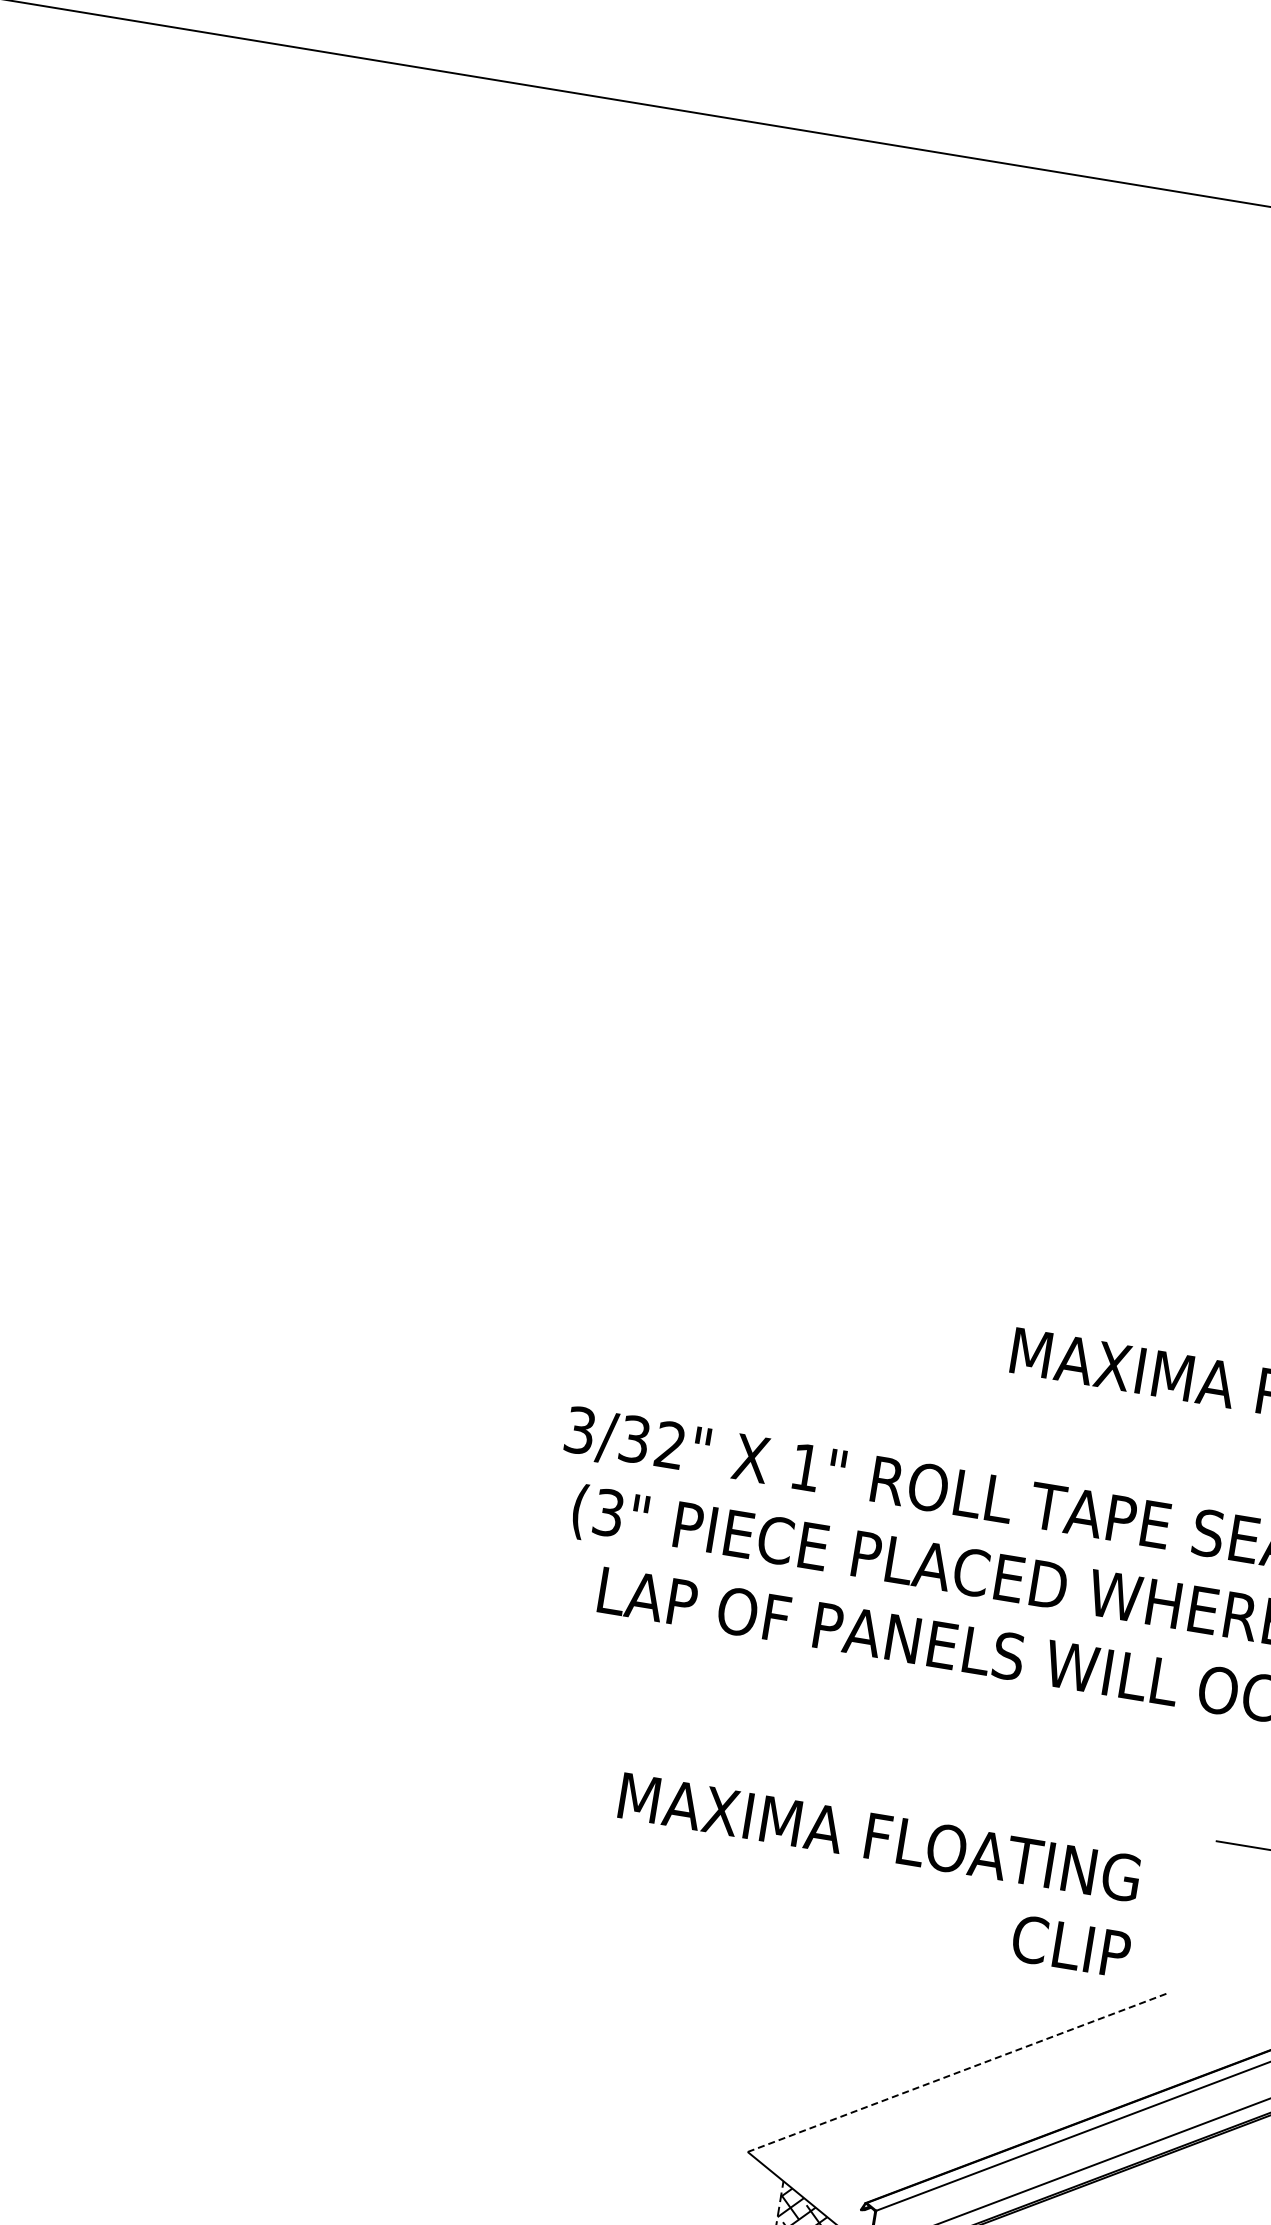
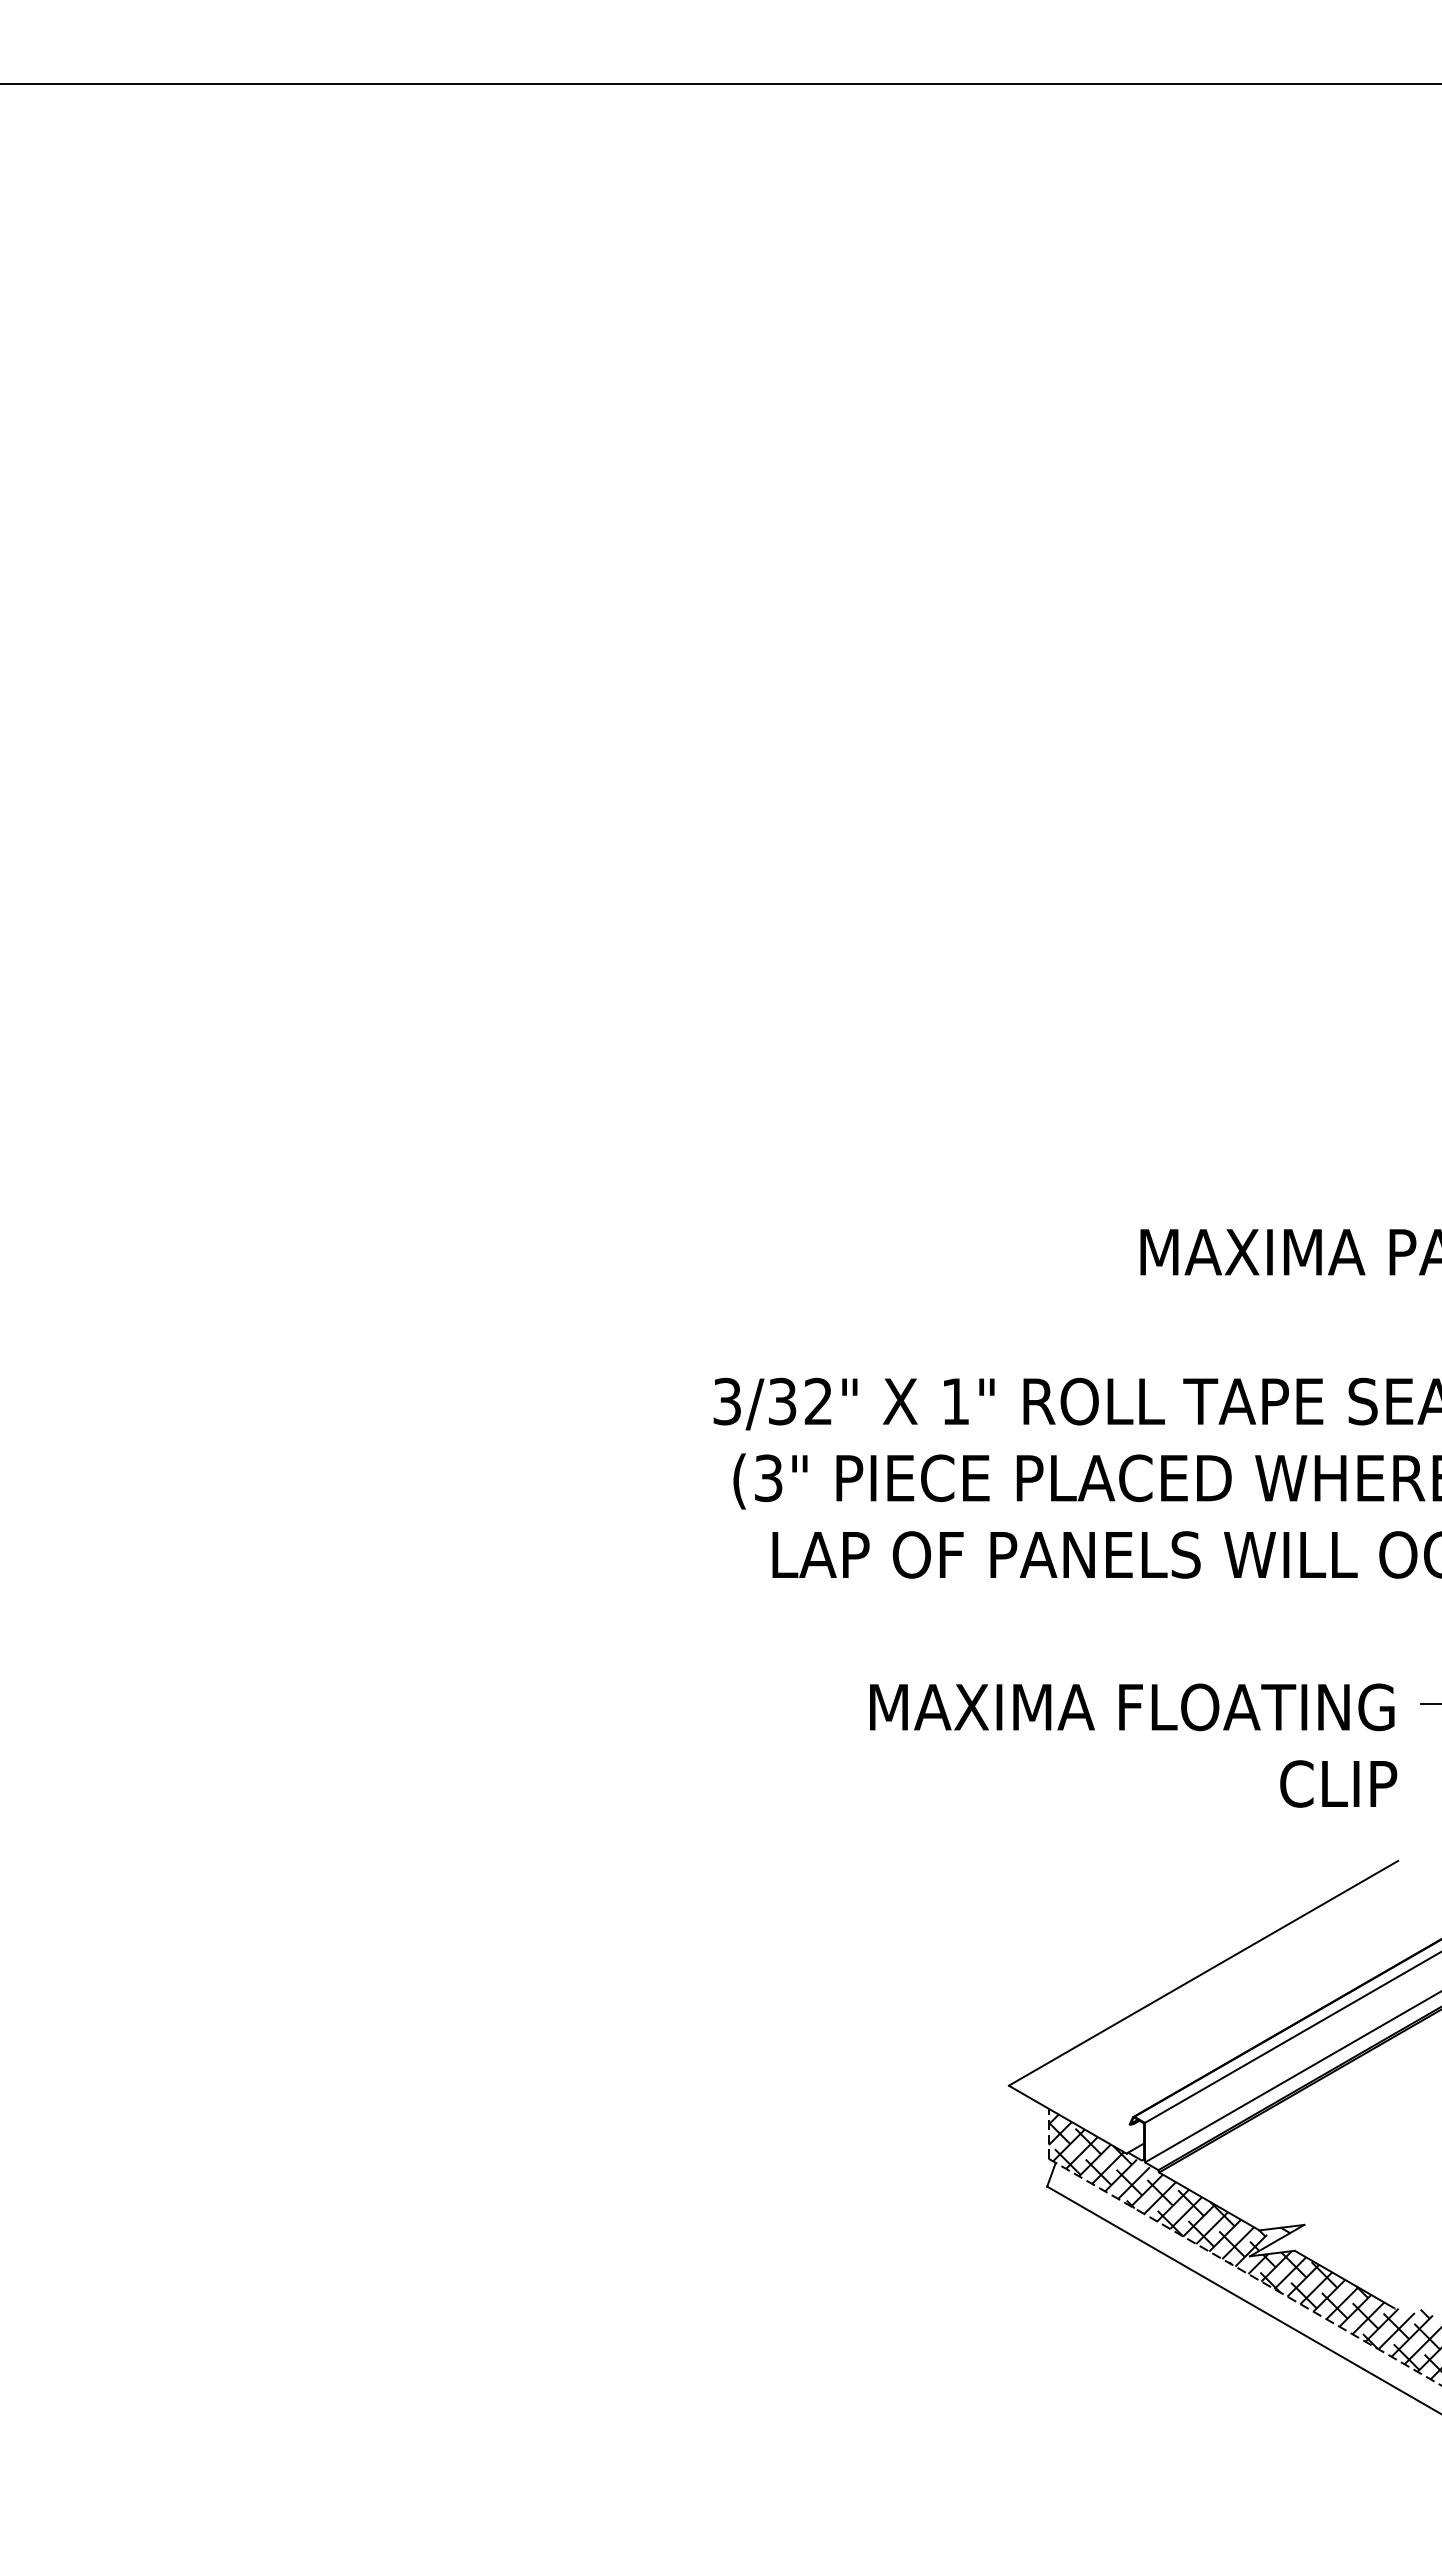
text: (874, 1875) -> (1133, 1745), moved
line: (958, 2072) -> (1203, 1973), dashed -> solid

